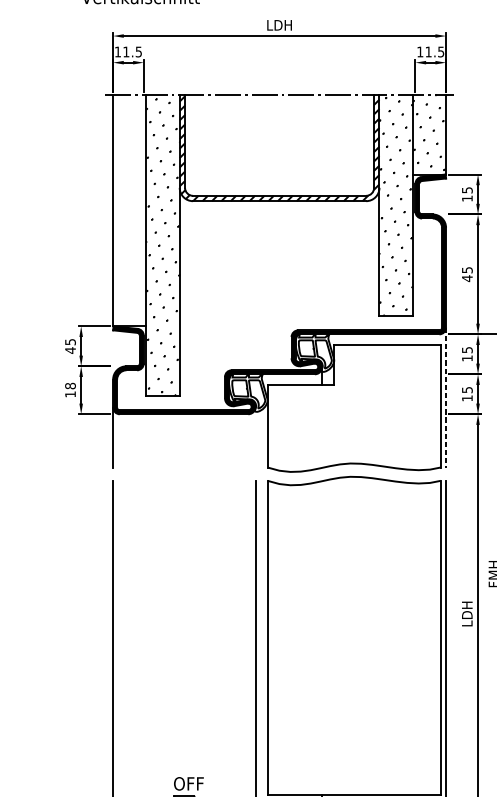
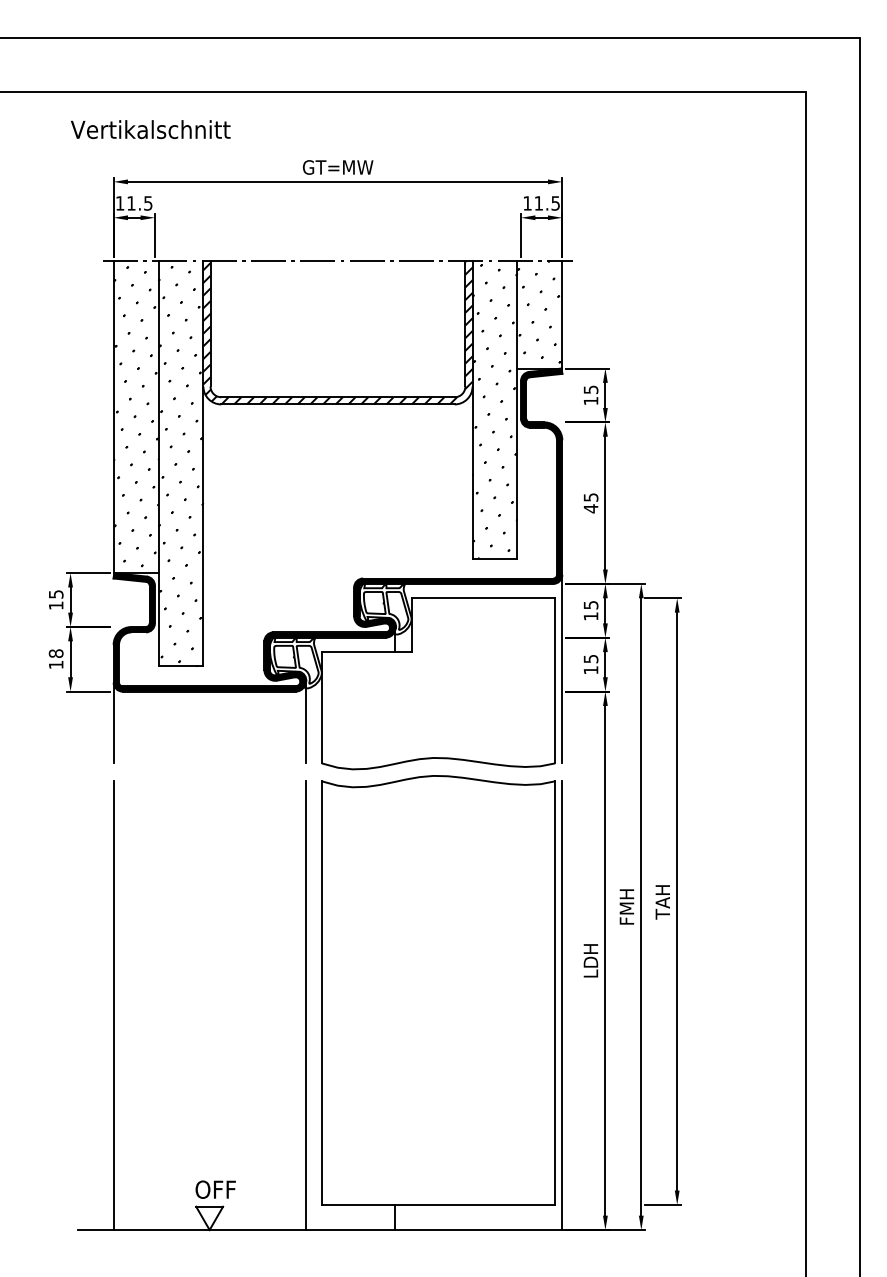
text: (279, 25) -> (337, 167), LDH -> GT=MW
hatch: (129, 210) -> (135, 416), added
text: (70, 350) -> (56, 605), 45 -> 15
line: (446, 397) -> (562, 669), dashed -> solid
line: (255, 437) -> (305, 722), added

